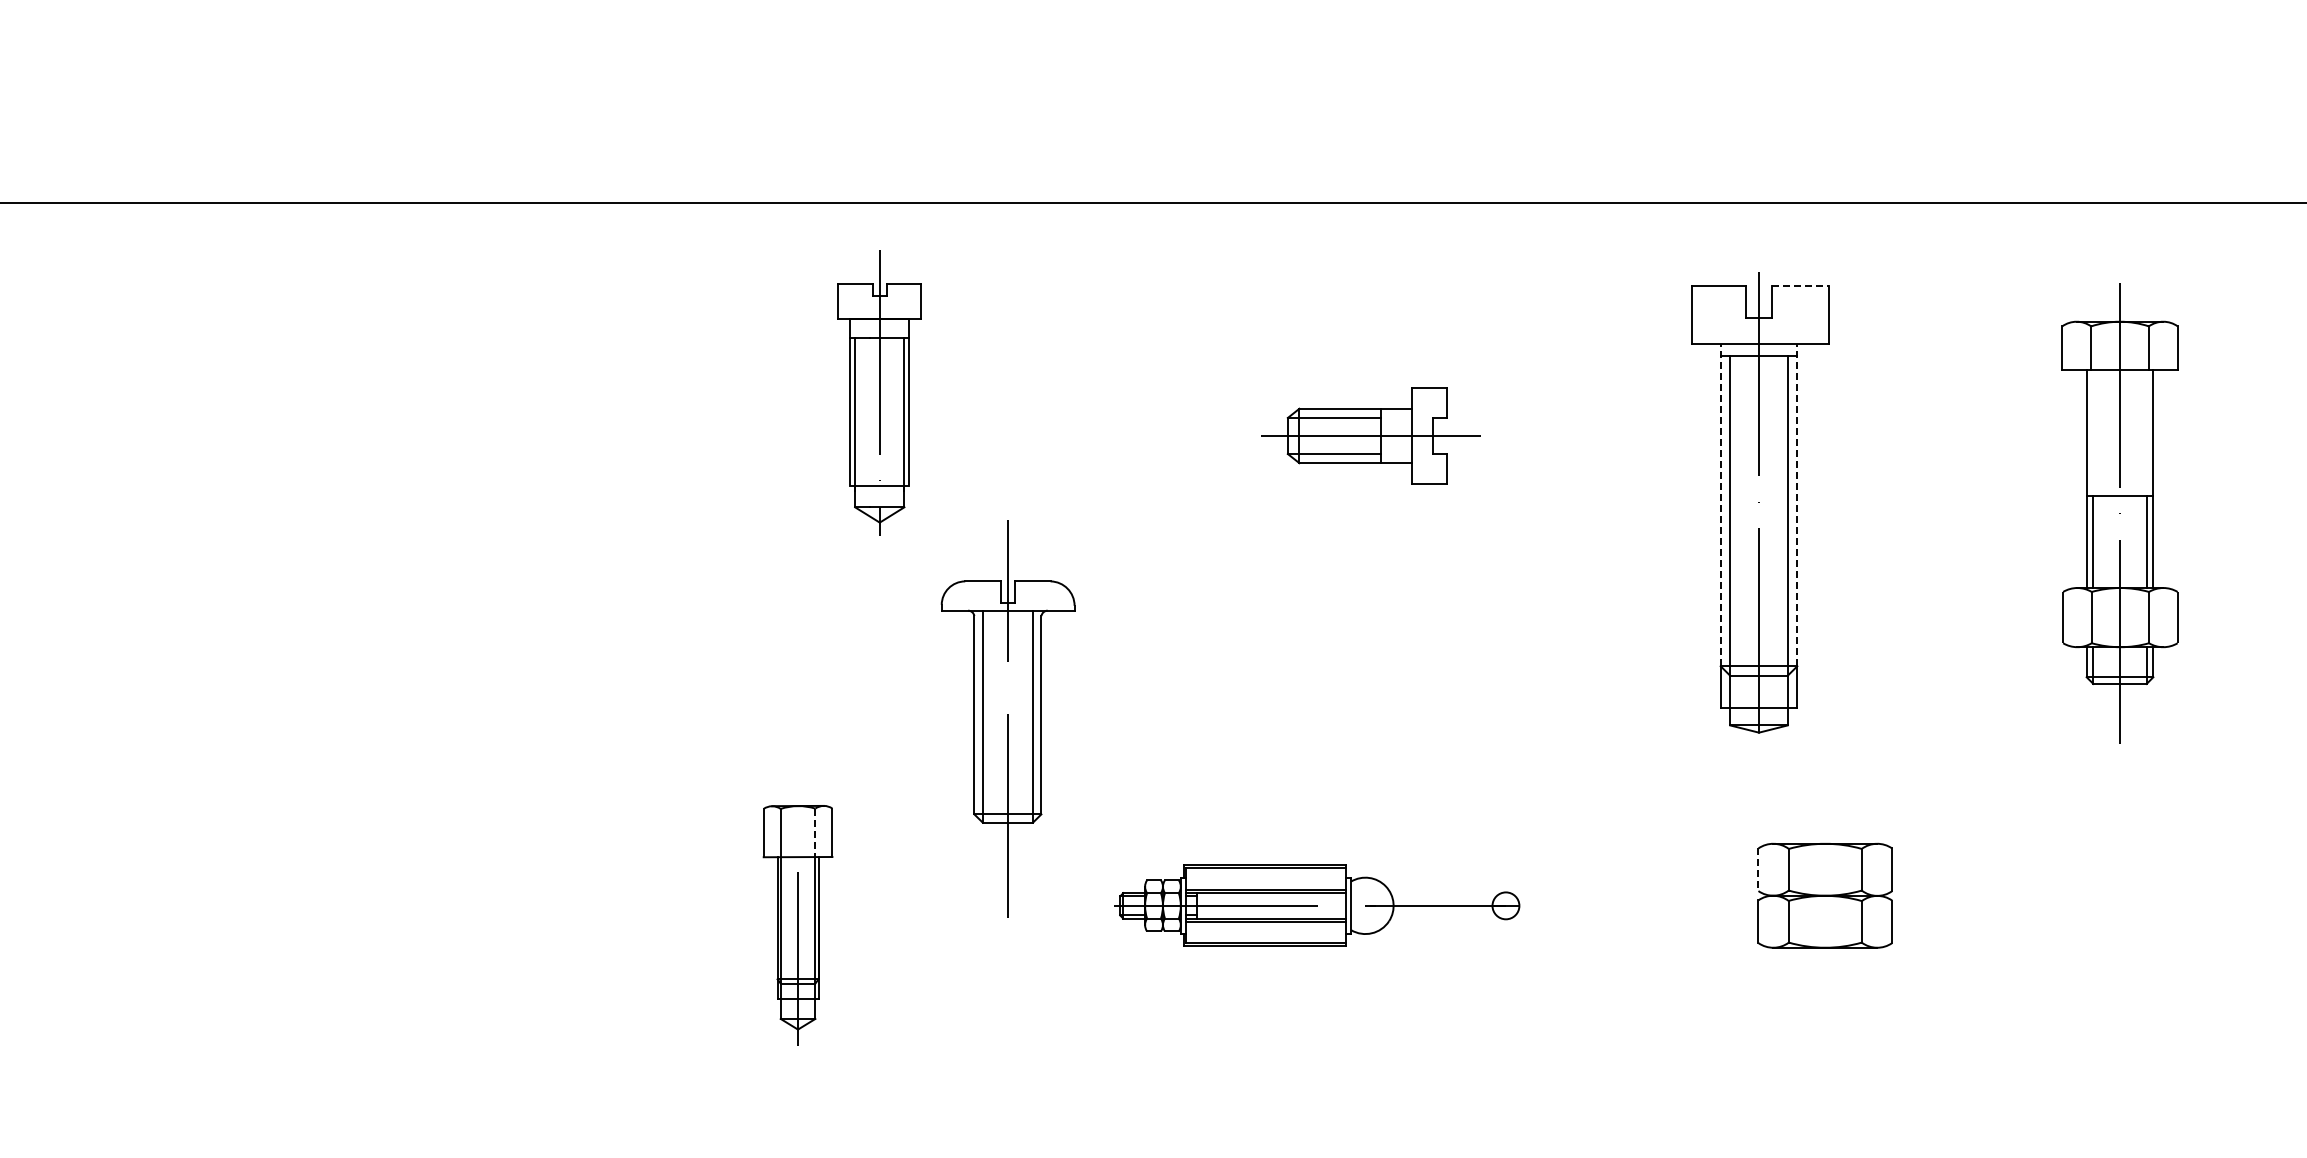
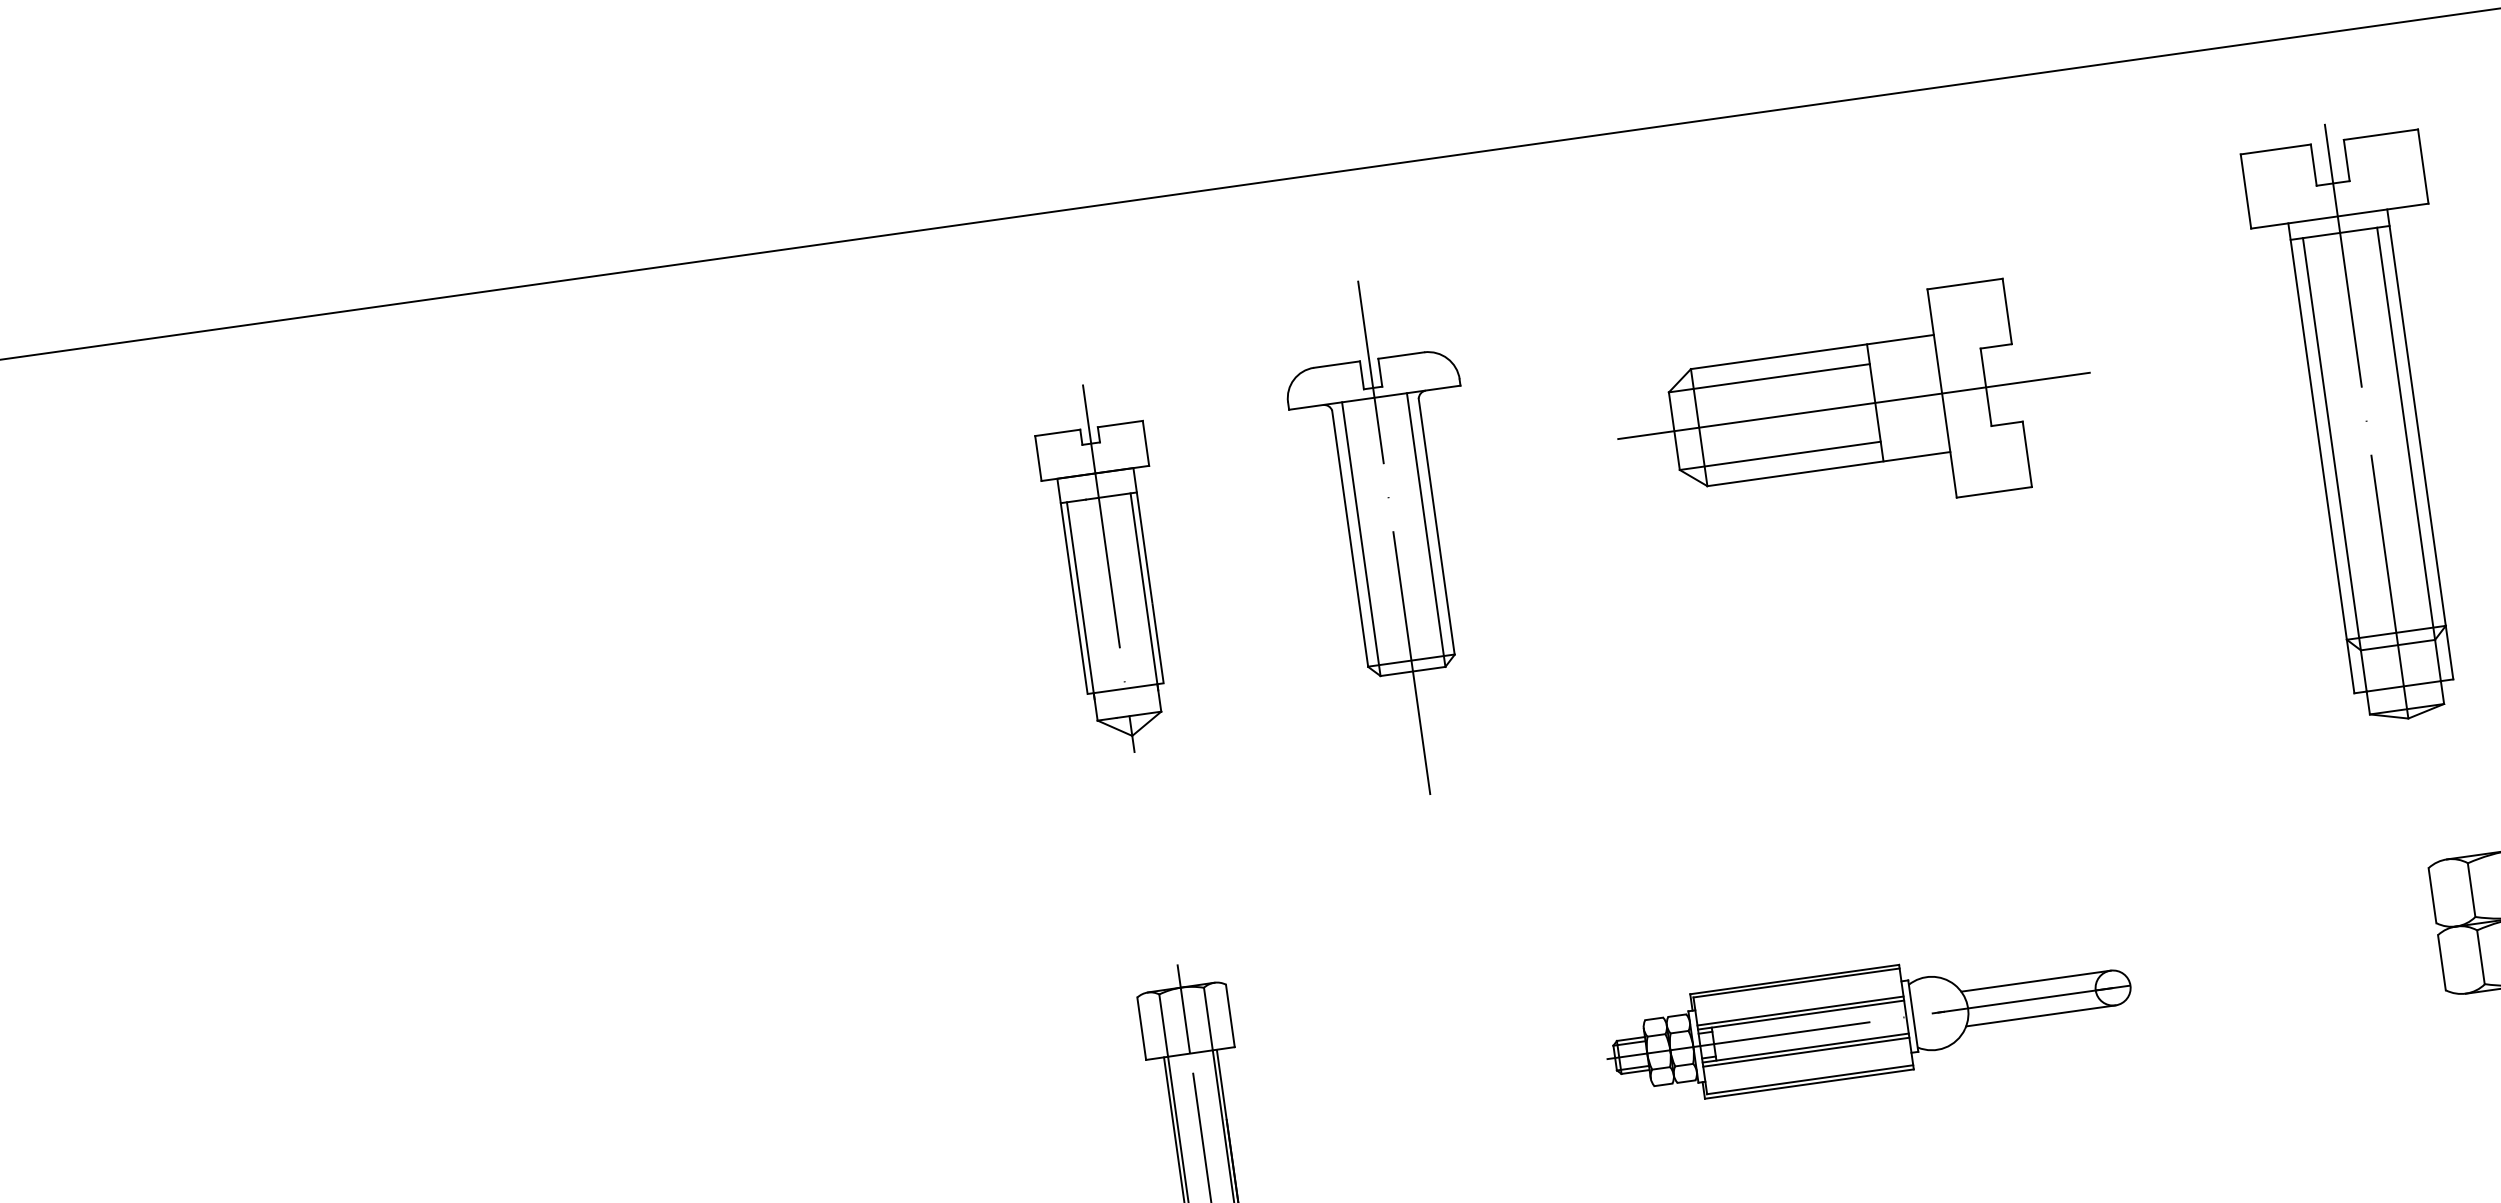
line: (1800, 286) -> (2380, 135), dashed -> solid
part: (879, 392) -> (1108, 567), moved
part: (1371, 435) -> (1854, 405), size x1.67
line: (1720, 504) -> (2317, 430), dashed -> solid
line: (1797, 504) -> (2416, 417), dashed -> solid
part: (1007, 718) -> (1393, 537), moved
line: (797, 822) -> (1183, 1008), added
line: (815, 833) -> (1208, 1019), dashed -> solid
line: (1758, 870) -> (2432, 896), dashed -> solid
line: (1447, 892) -> (2035, 981), added
line: (1447, 919) -> (2040, 1016), added

